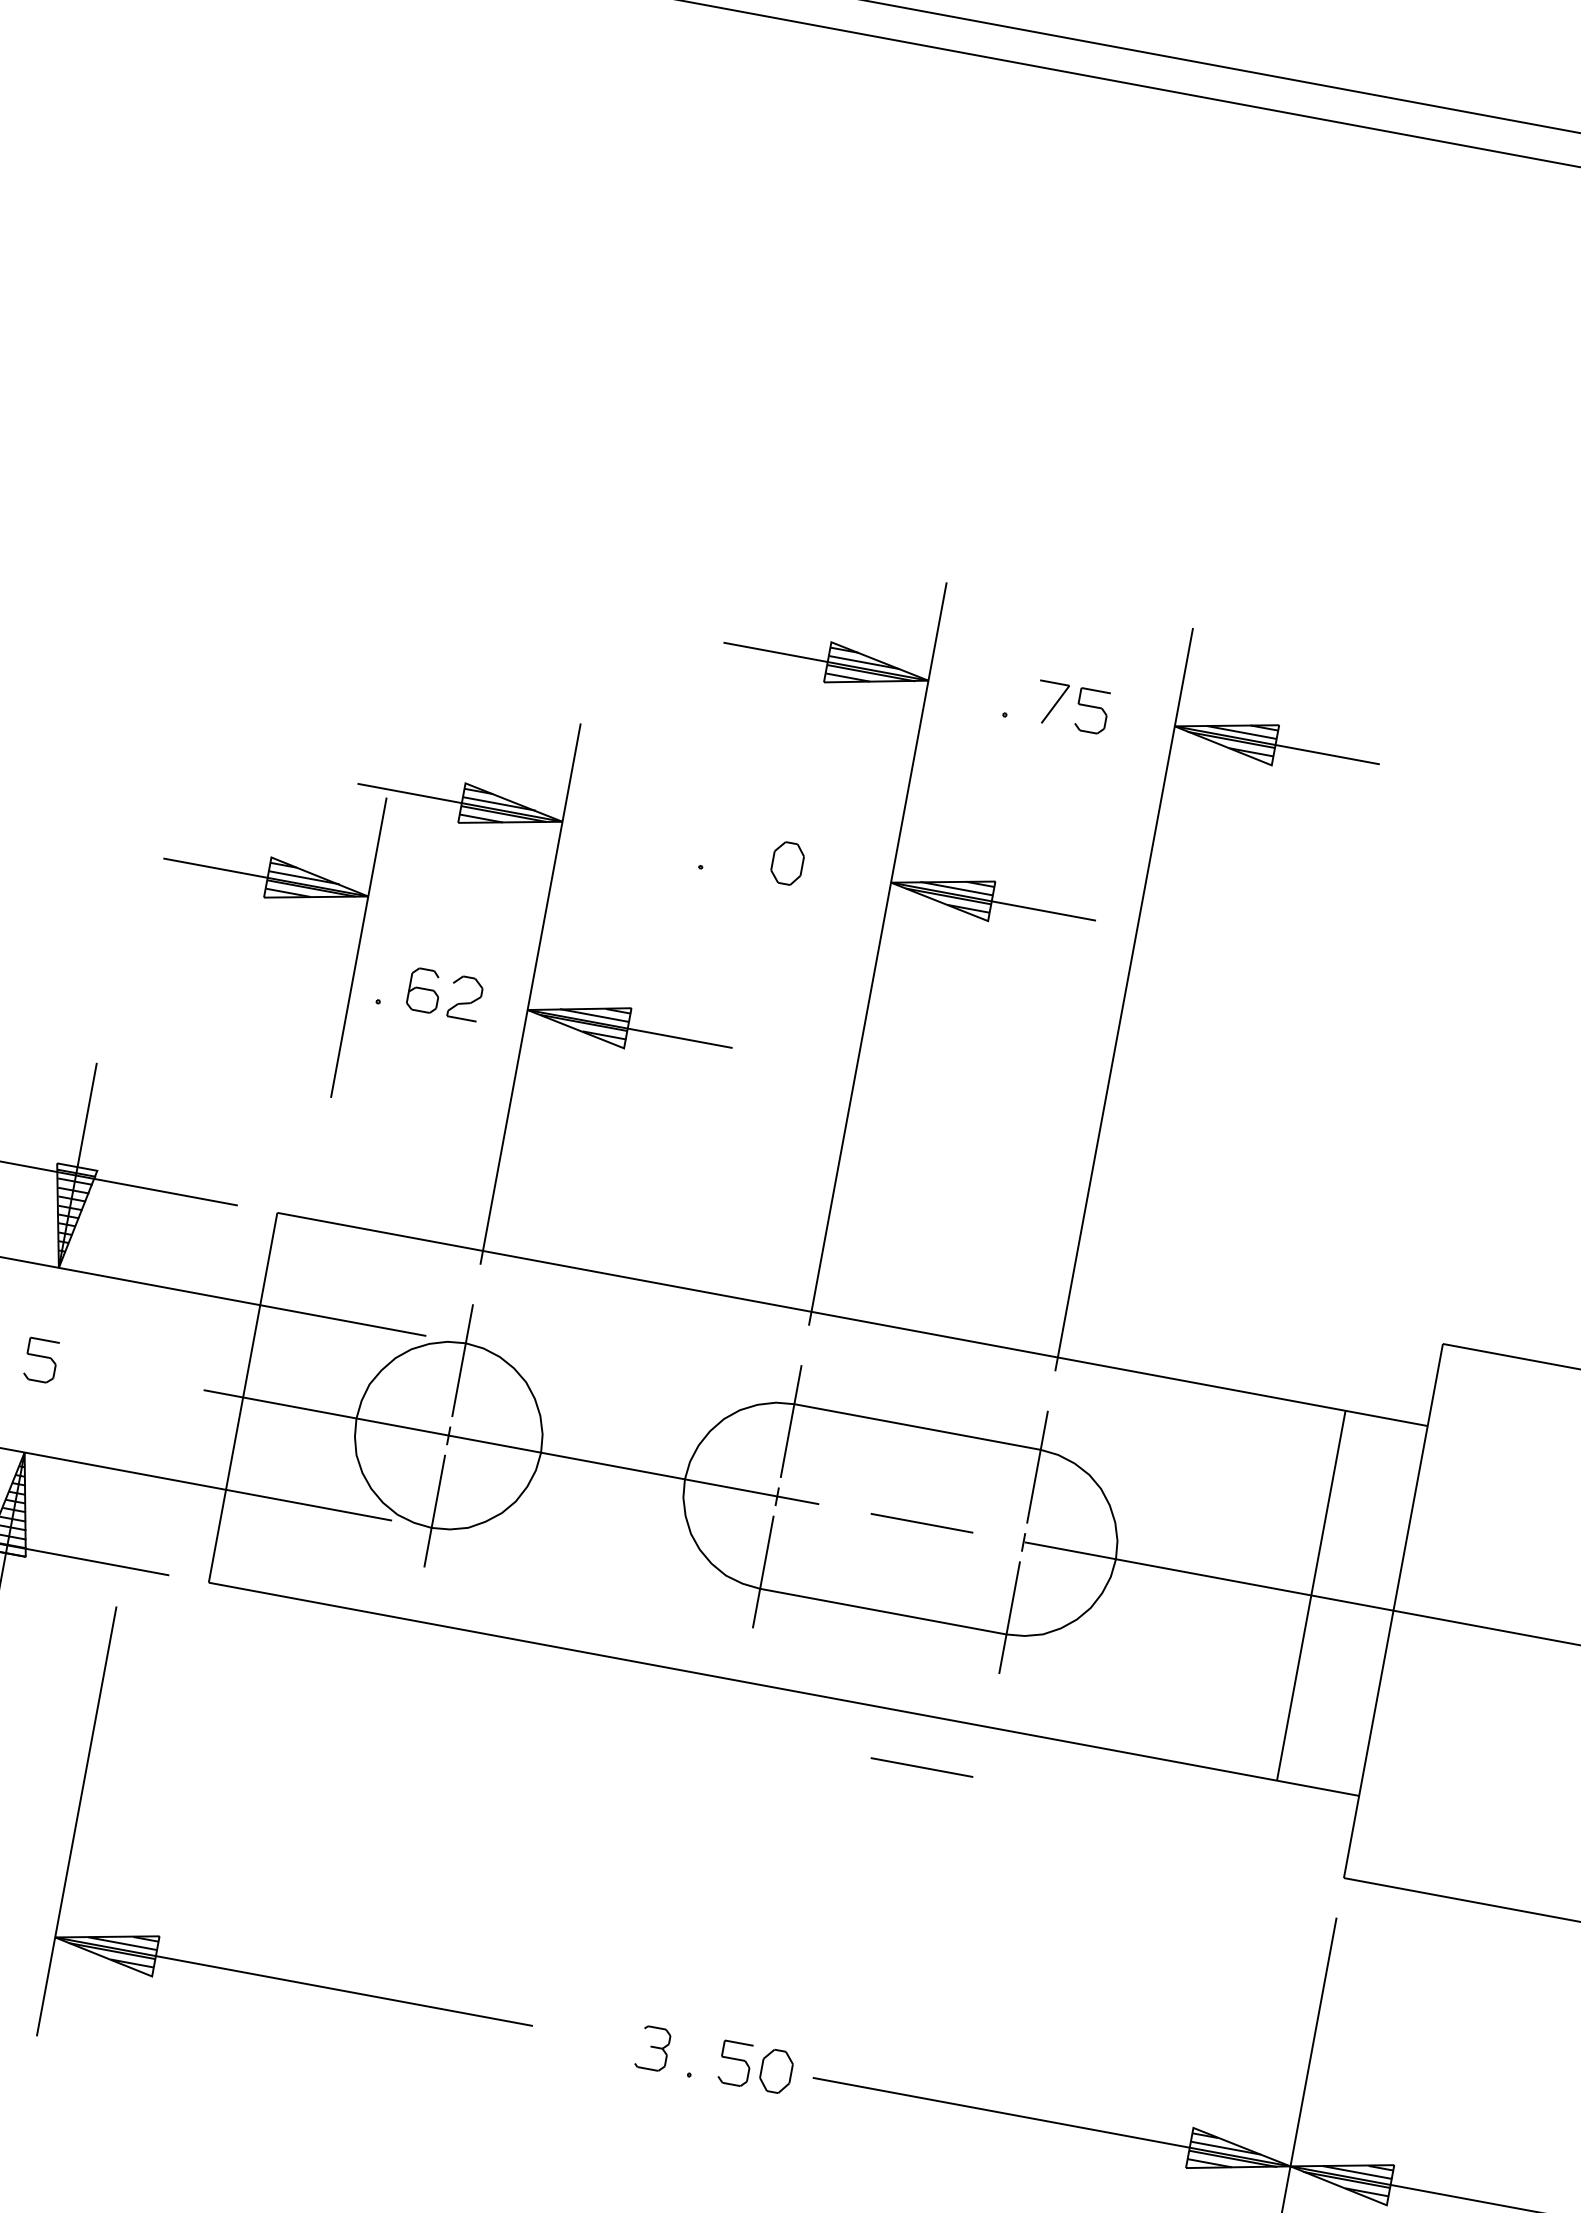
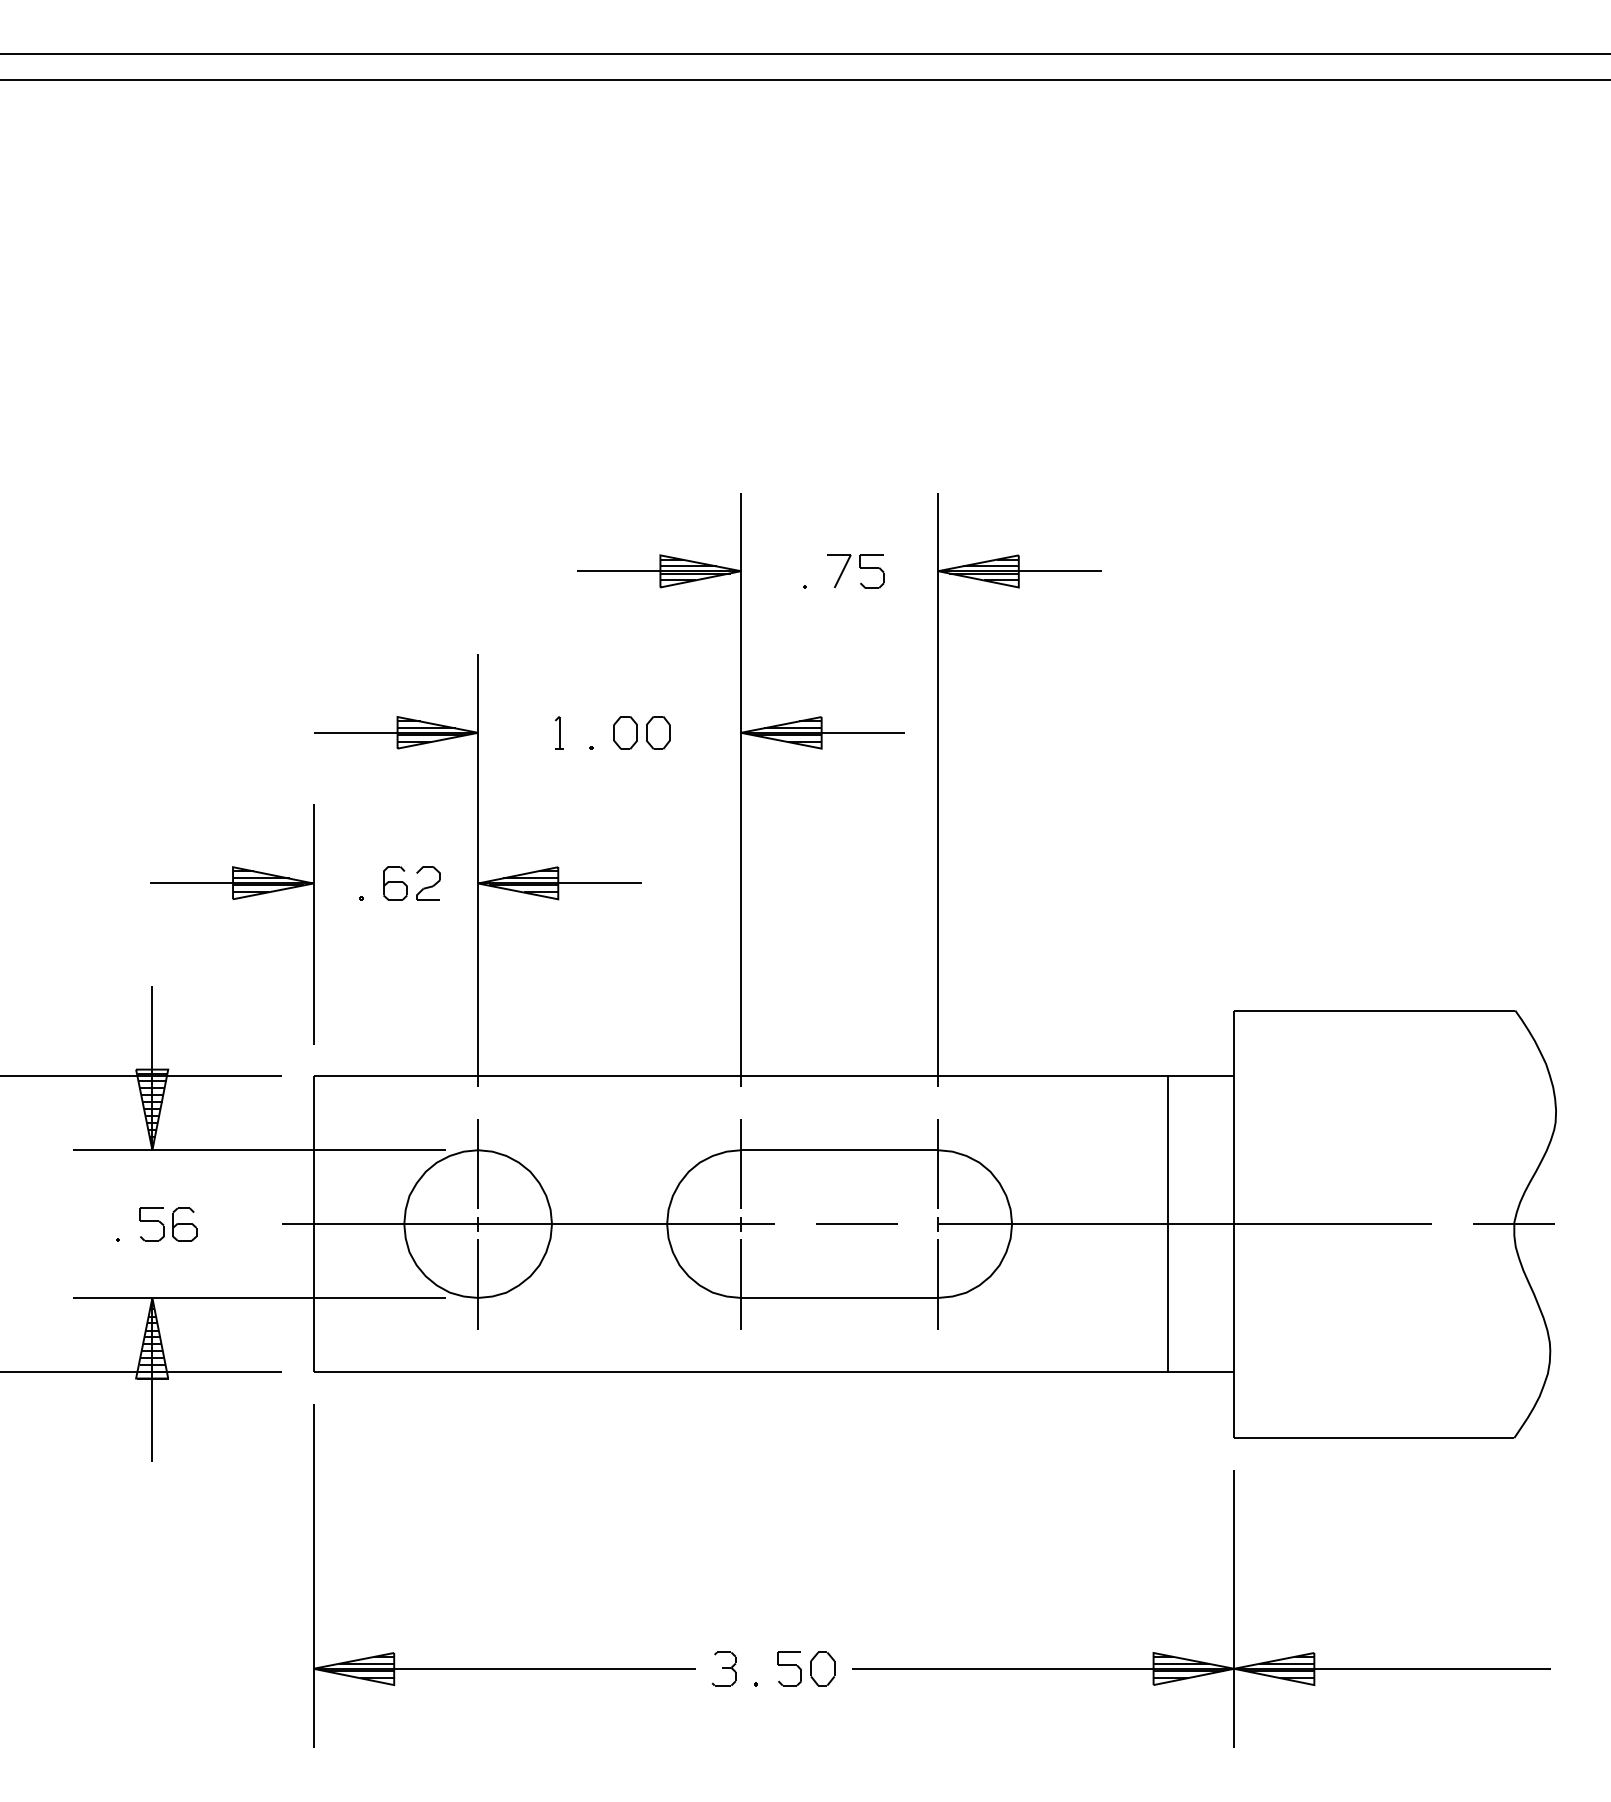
part: (664, 840) -> (559, 732), added
part: (746, 855) -> (625, 732), added
part: (264, 899) -> (233, 900), moved
part: (81, 1368) -> (184, 1224), added
line: (921, 1766) -> (891, 1412), removed
part: (293, 1981) -> (504, 1668), moved

